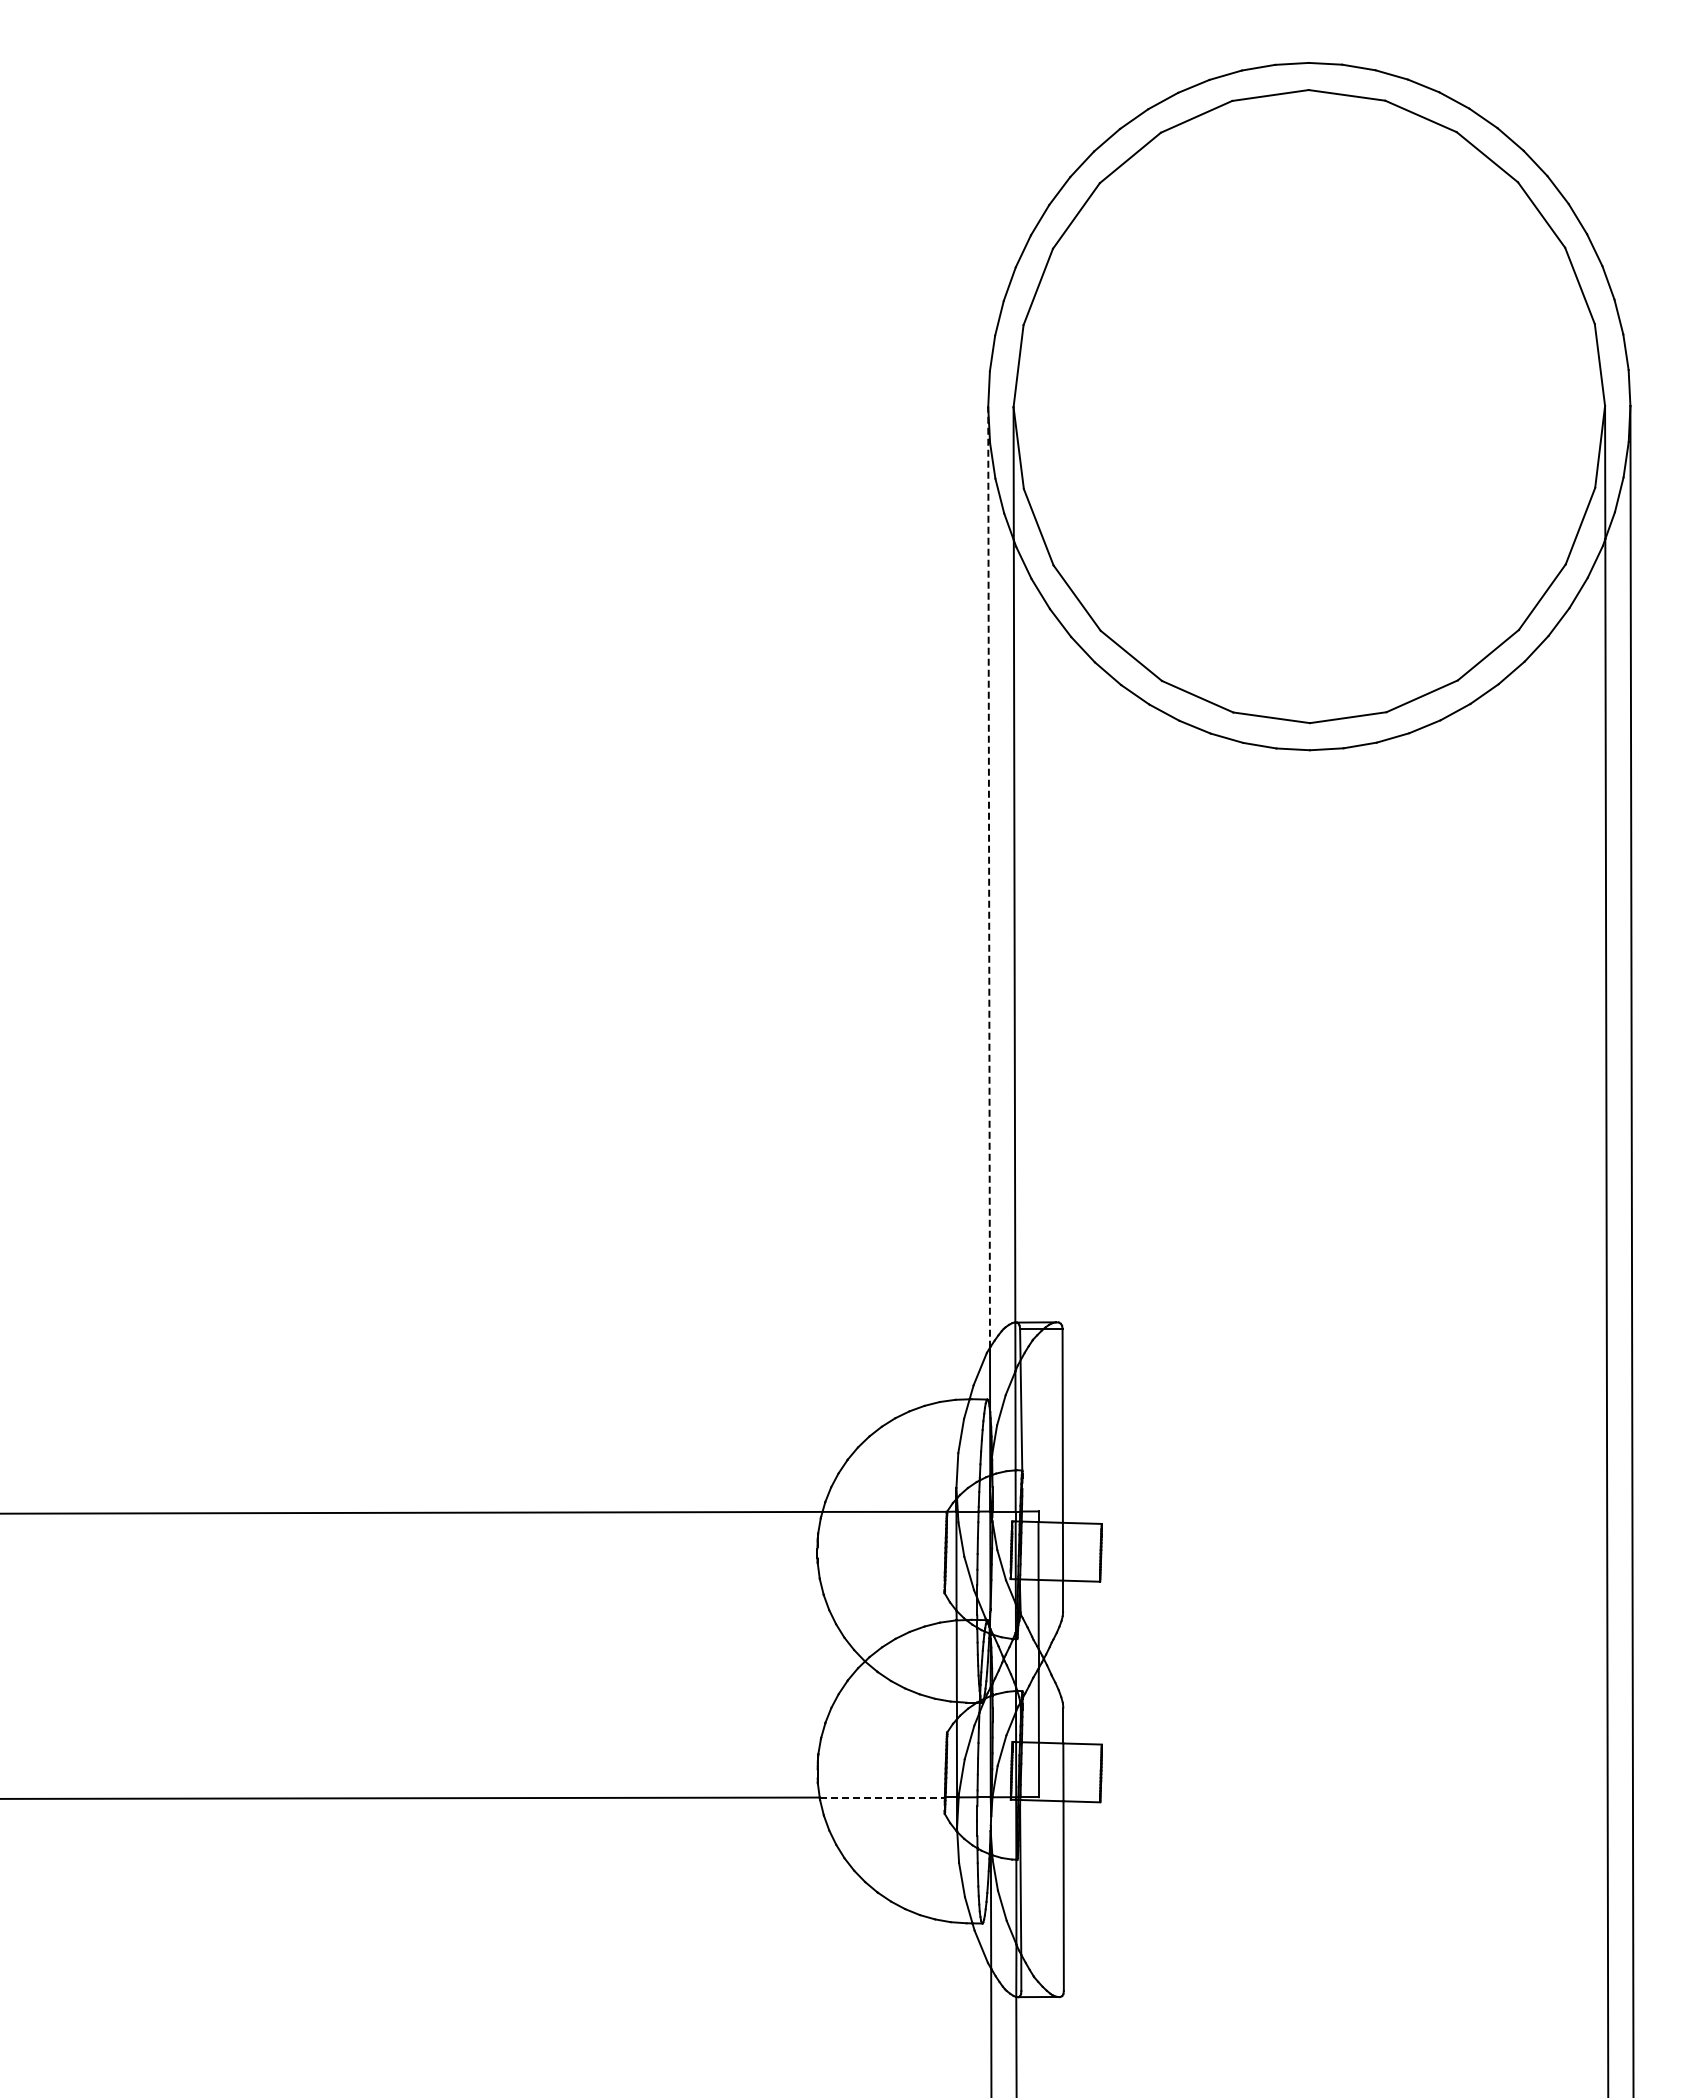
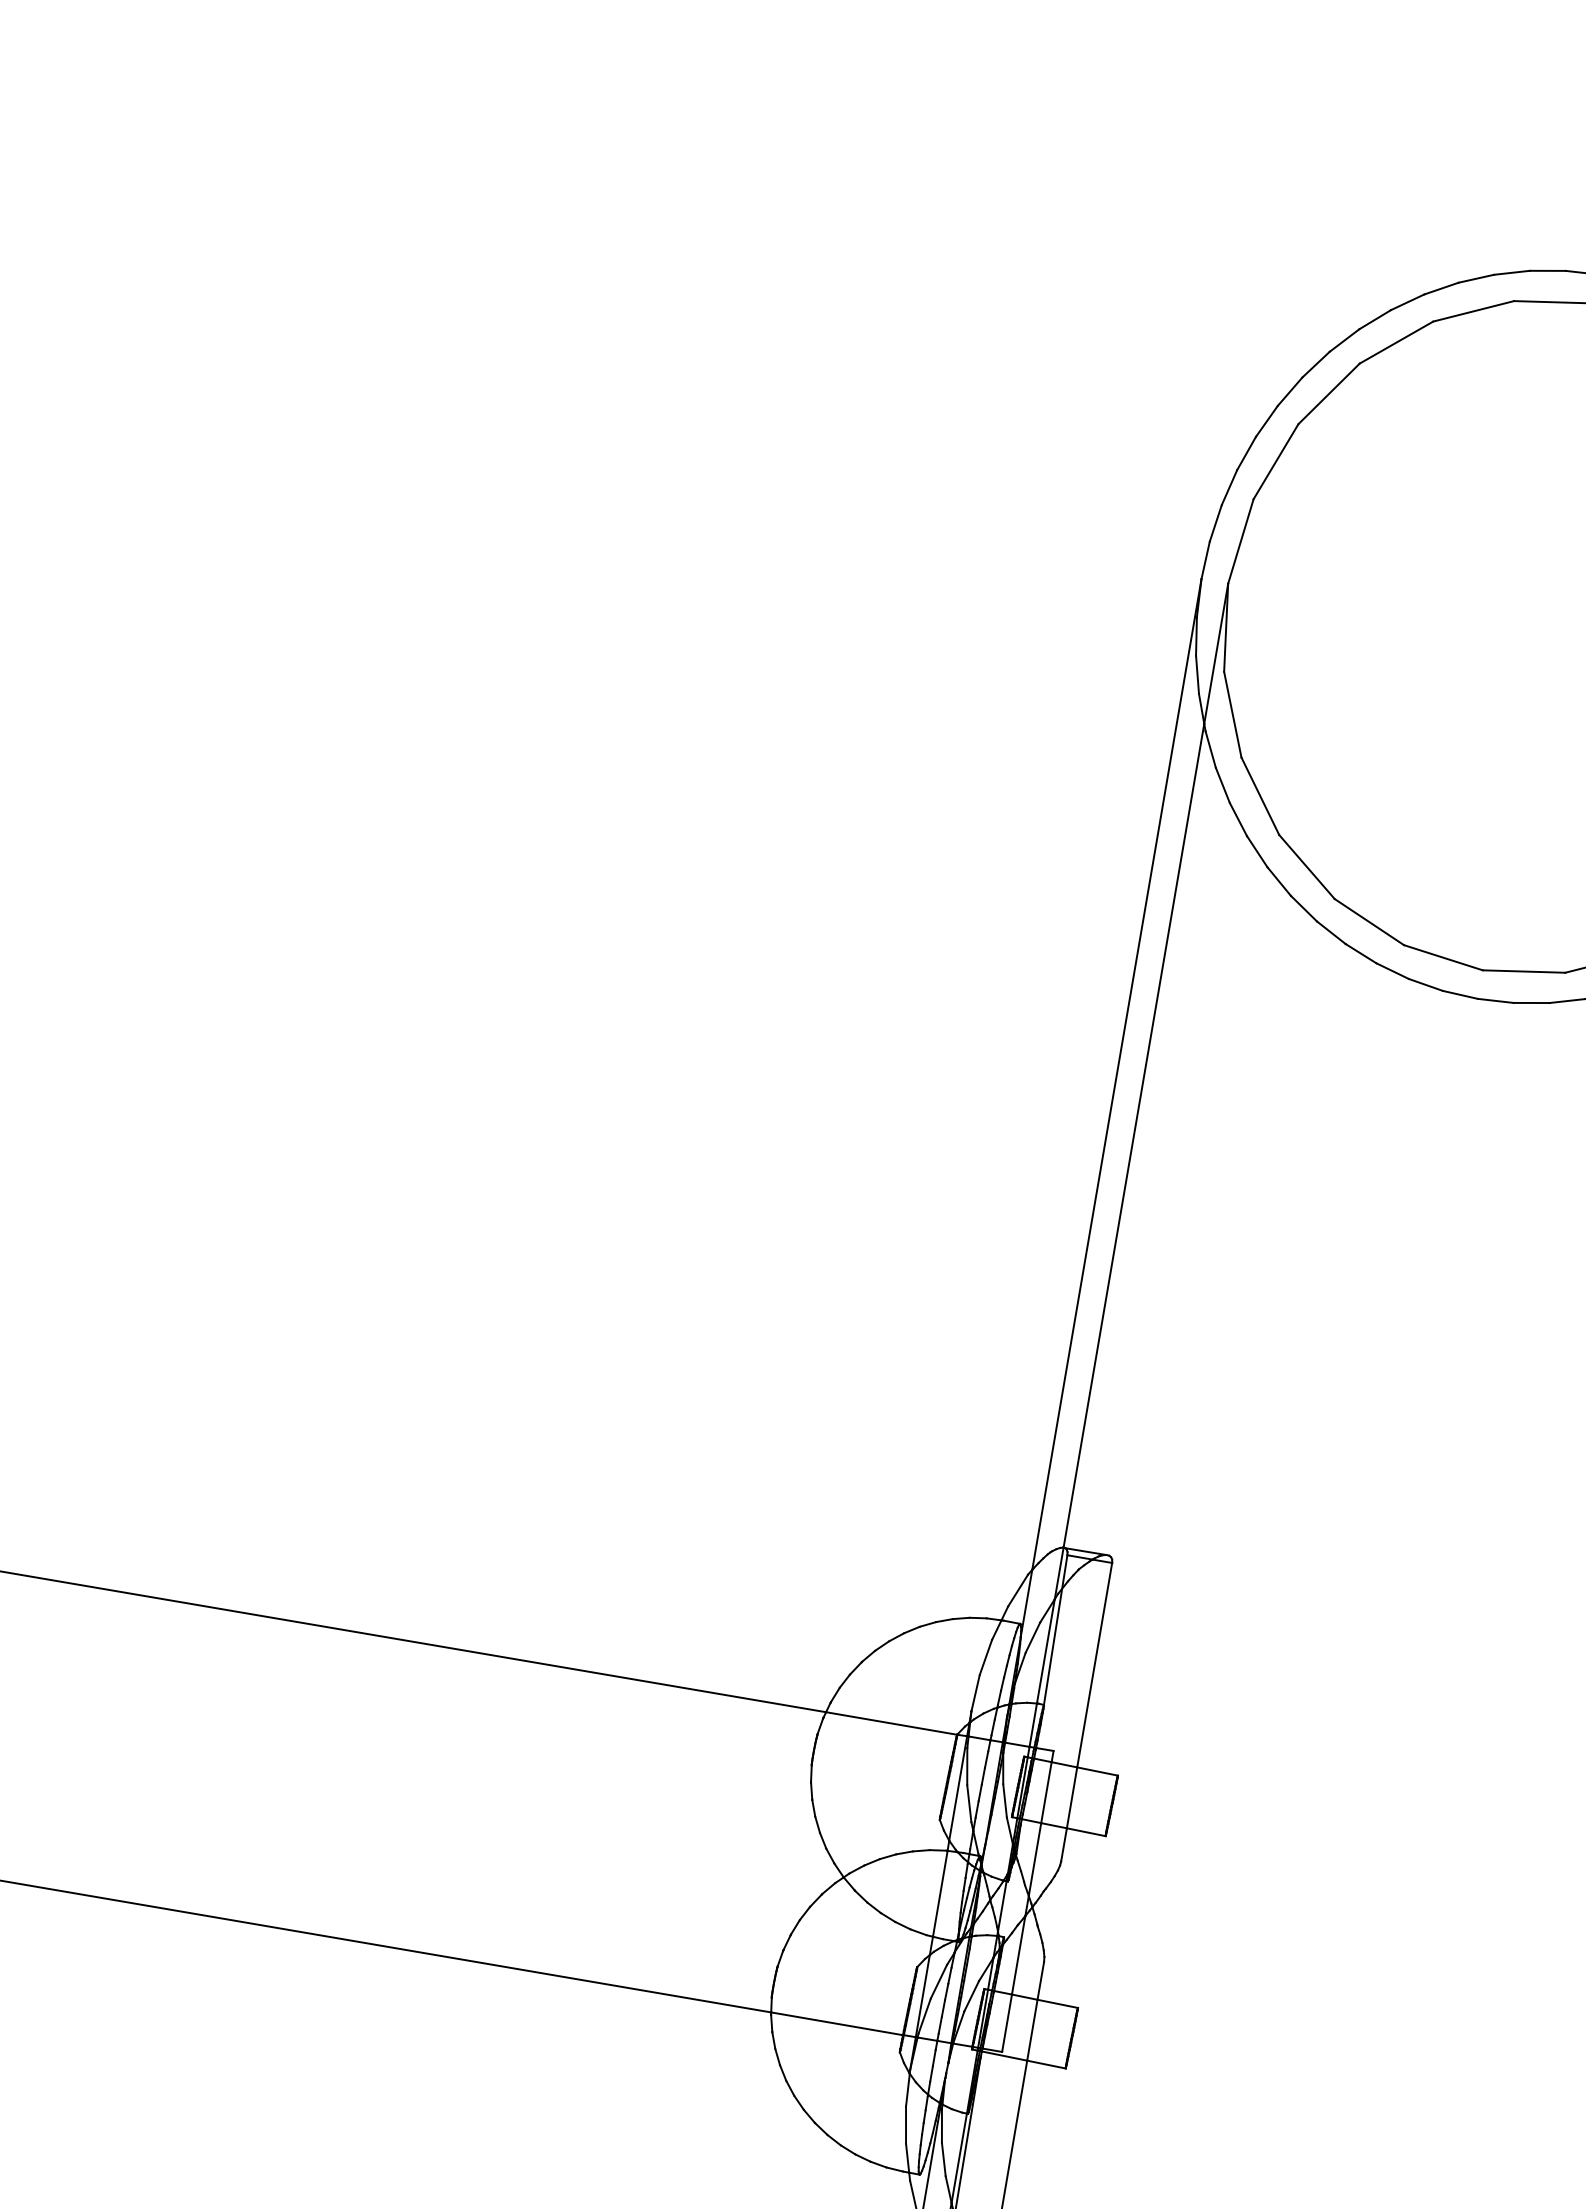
line: (989, 876) -> (1117, 1073), dashed -> solid
line: (882, 1797) -> (837, 2023), dashed -> solid

